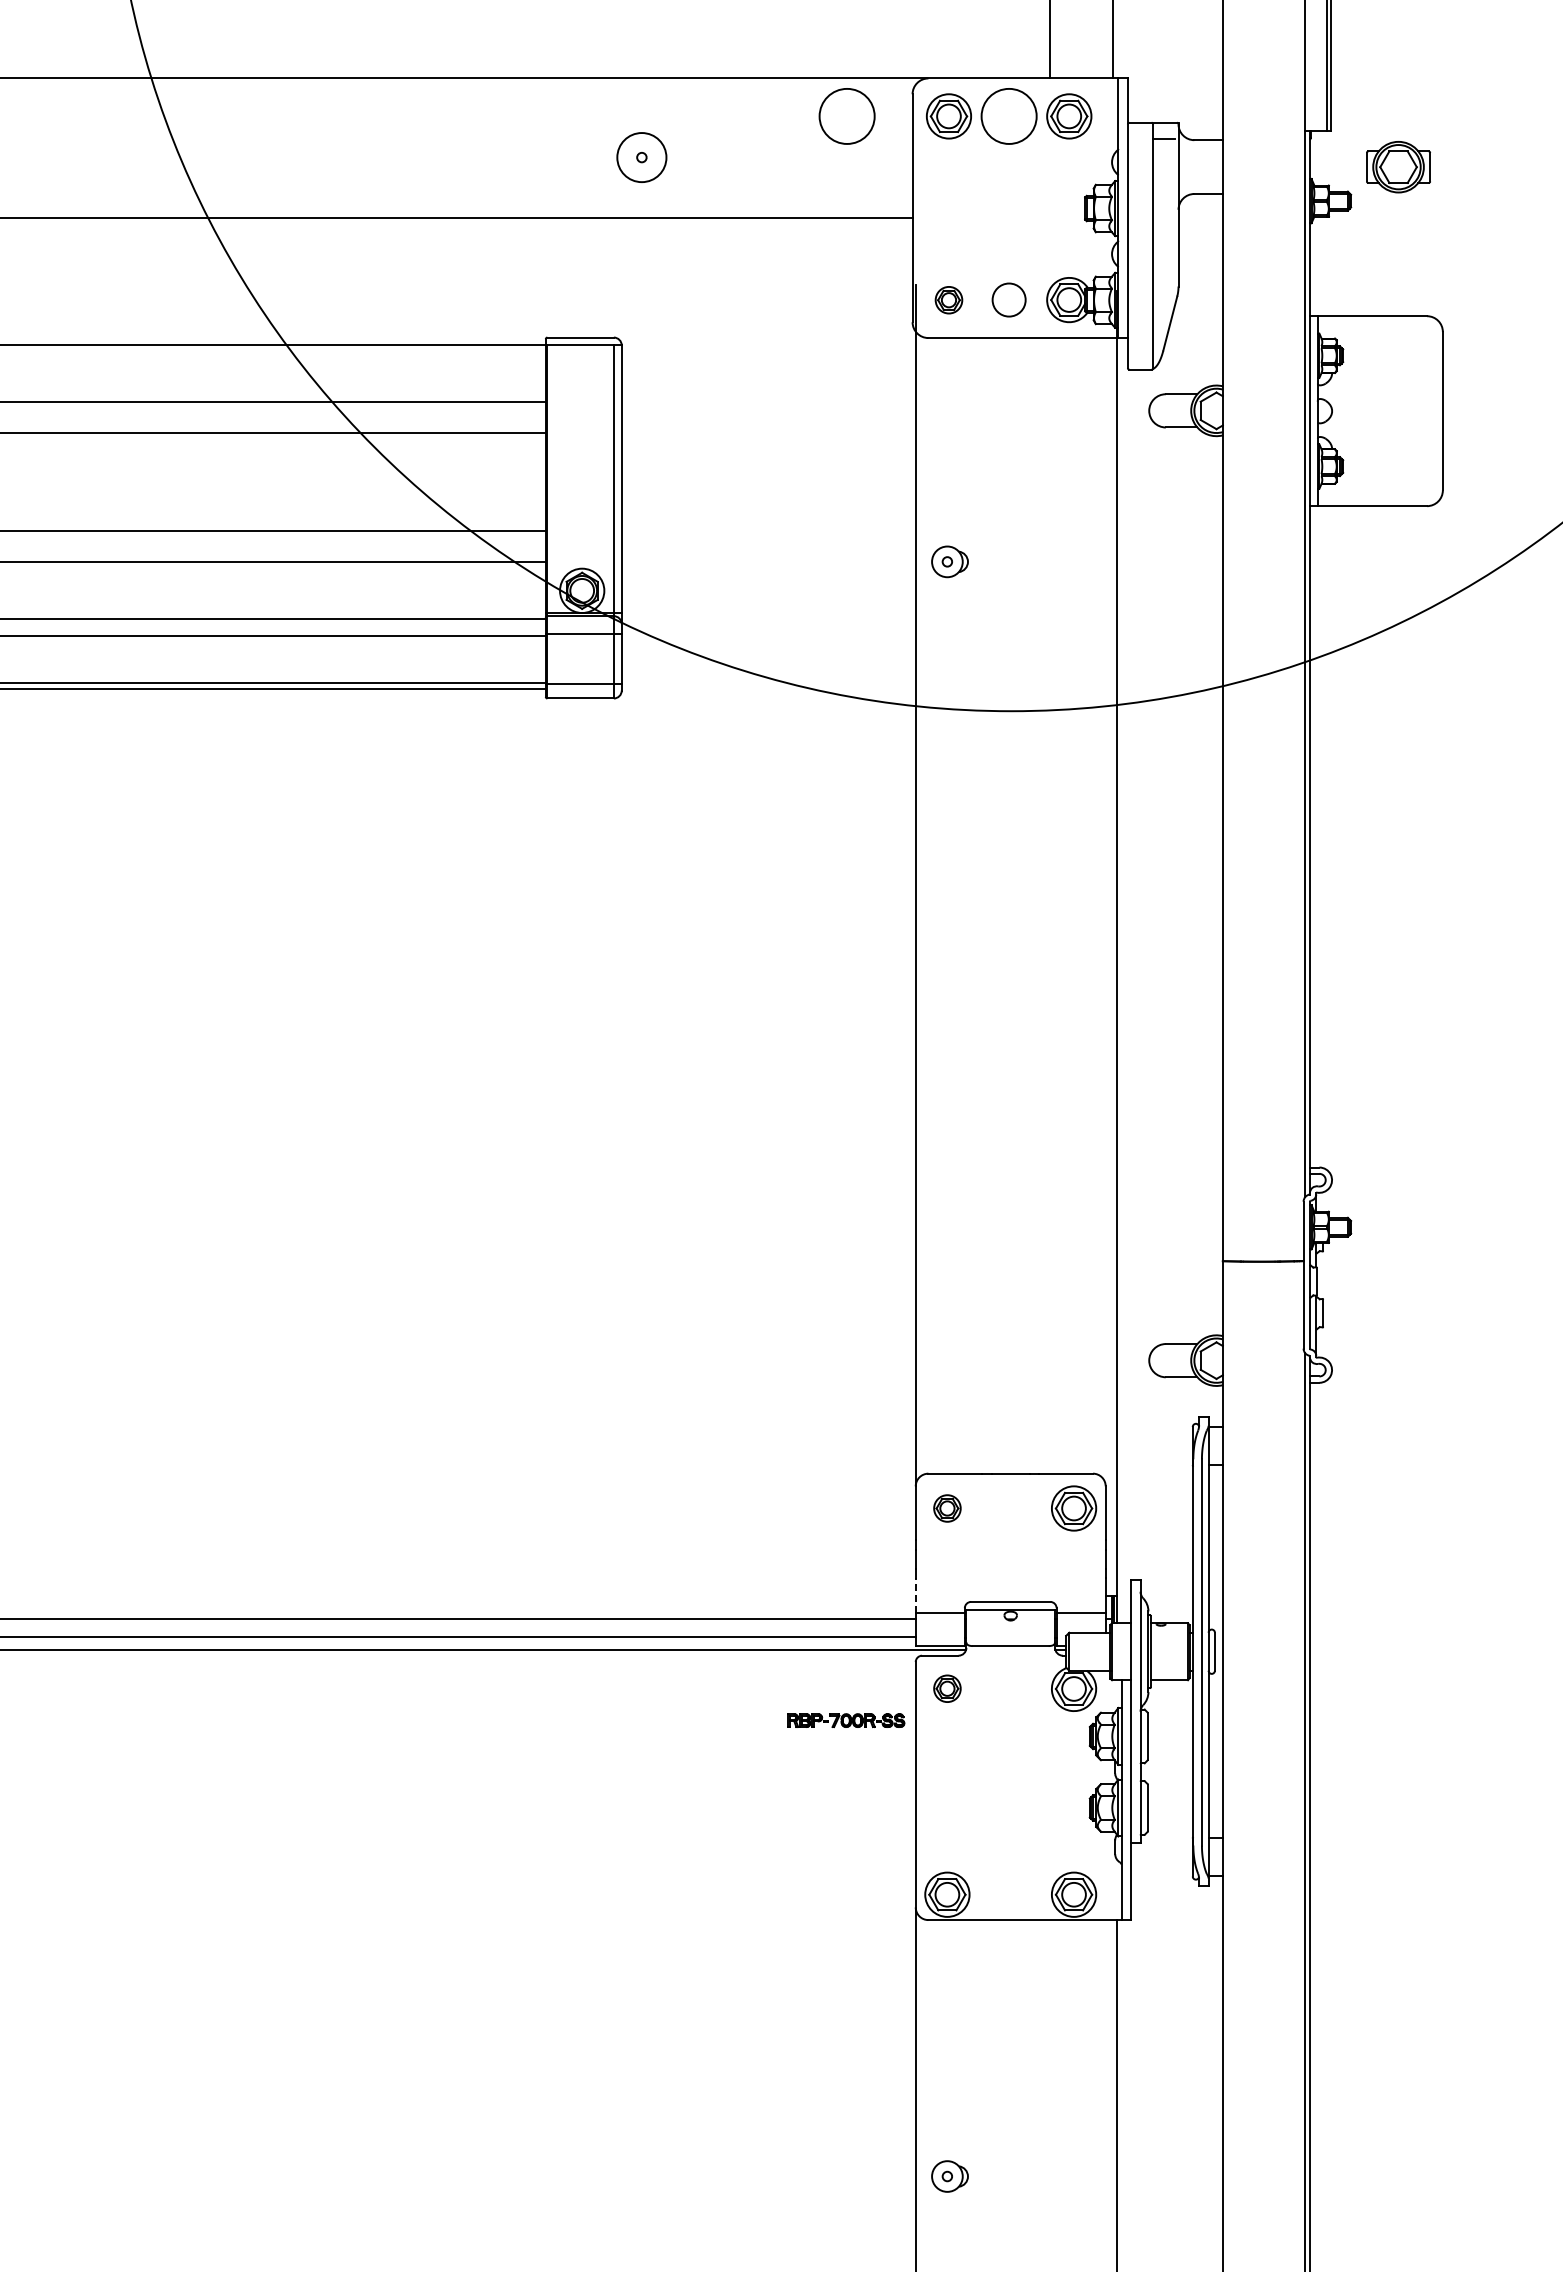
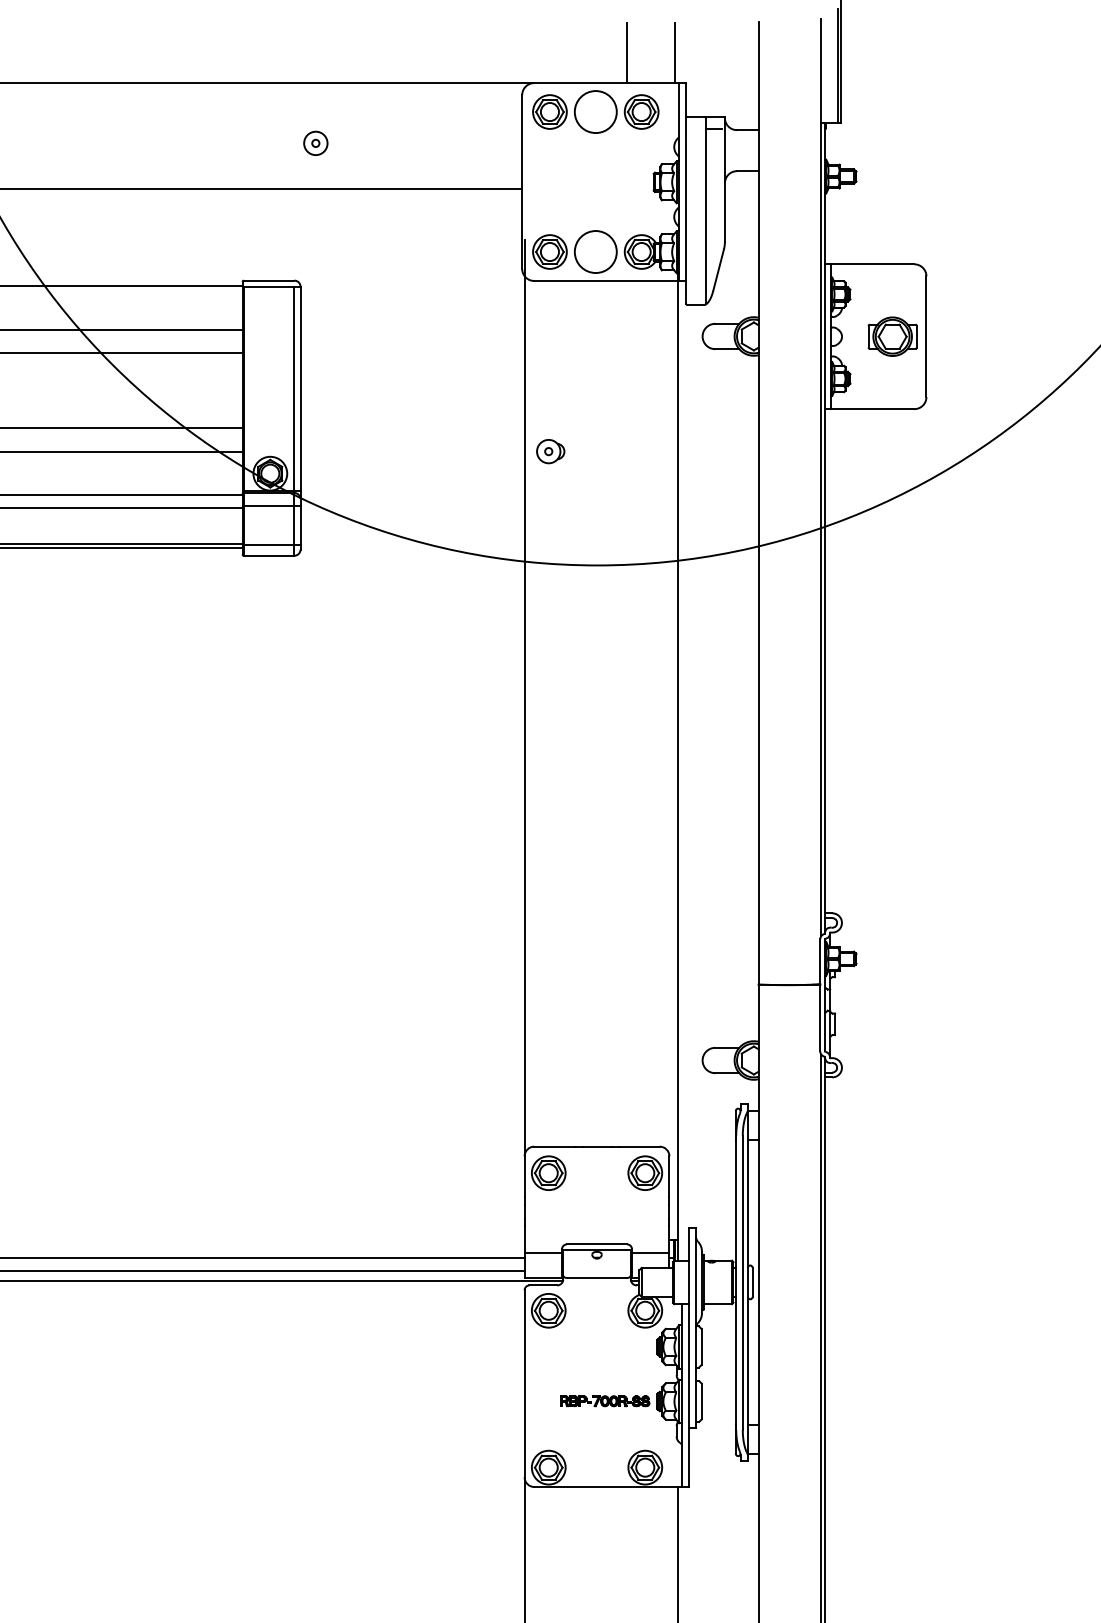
circle: (846, 116) -> (471, 112), removed
circle: (641, 157) -> (315, 143), size x0.62
part: (1398, 167) -> (892, 336), moved
circle: (1008, 299) -> (595, 251), size x1.67
part: (948, 300) -> (549, 252), size x1.67
part: (947, 1508) -> (548, 1173), size x1.67
line: (915, 1594) -> (524, 1238), dashed -> solid
part: (947, 1688) -> (548, 1310), size x1.67
part: (846, 1720) -> (605, 1401), moved

